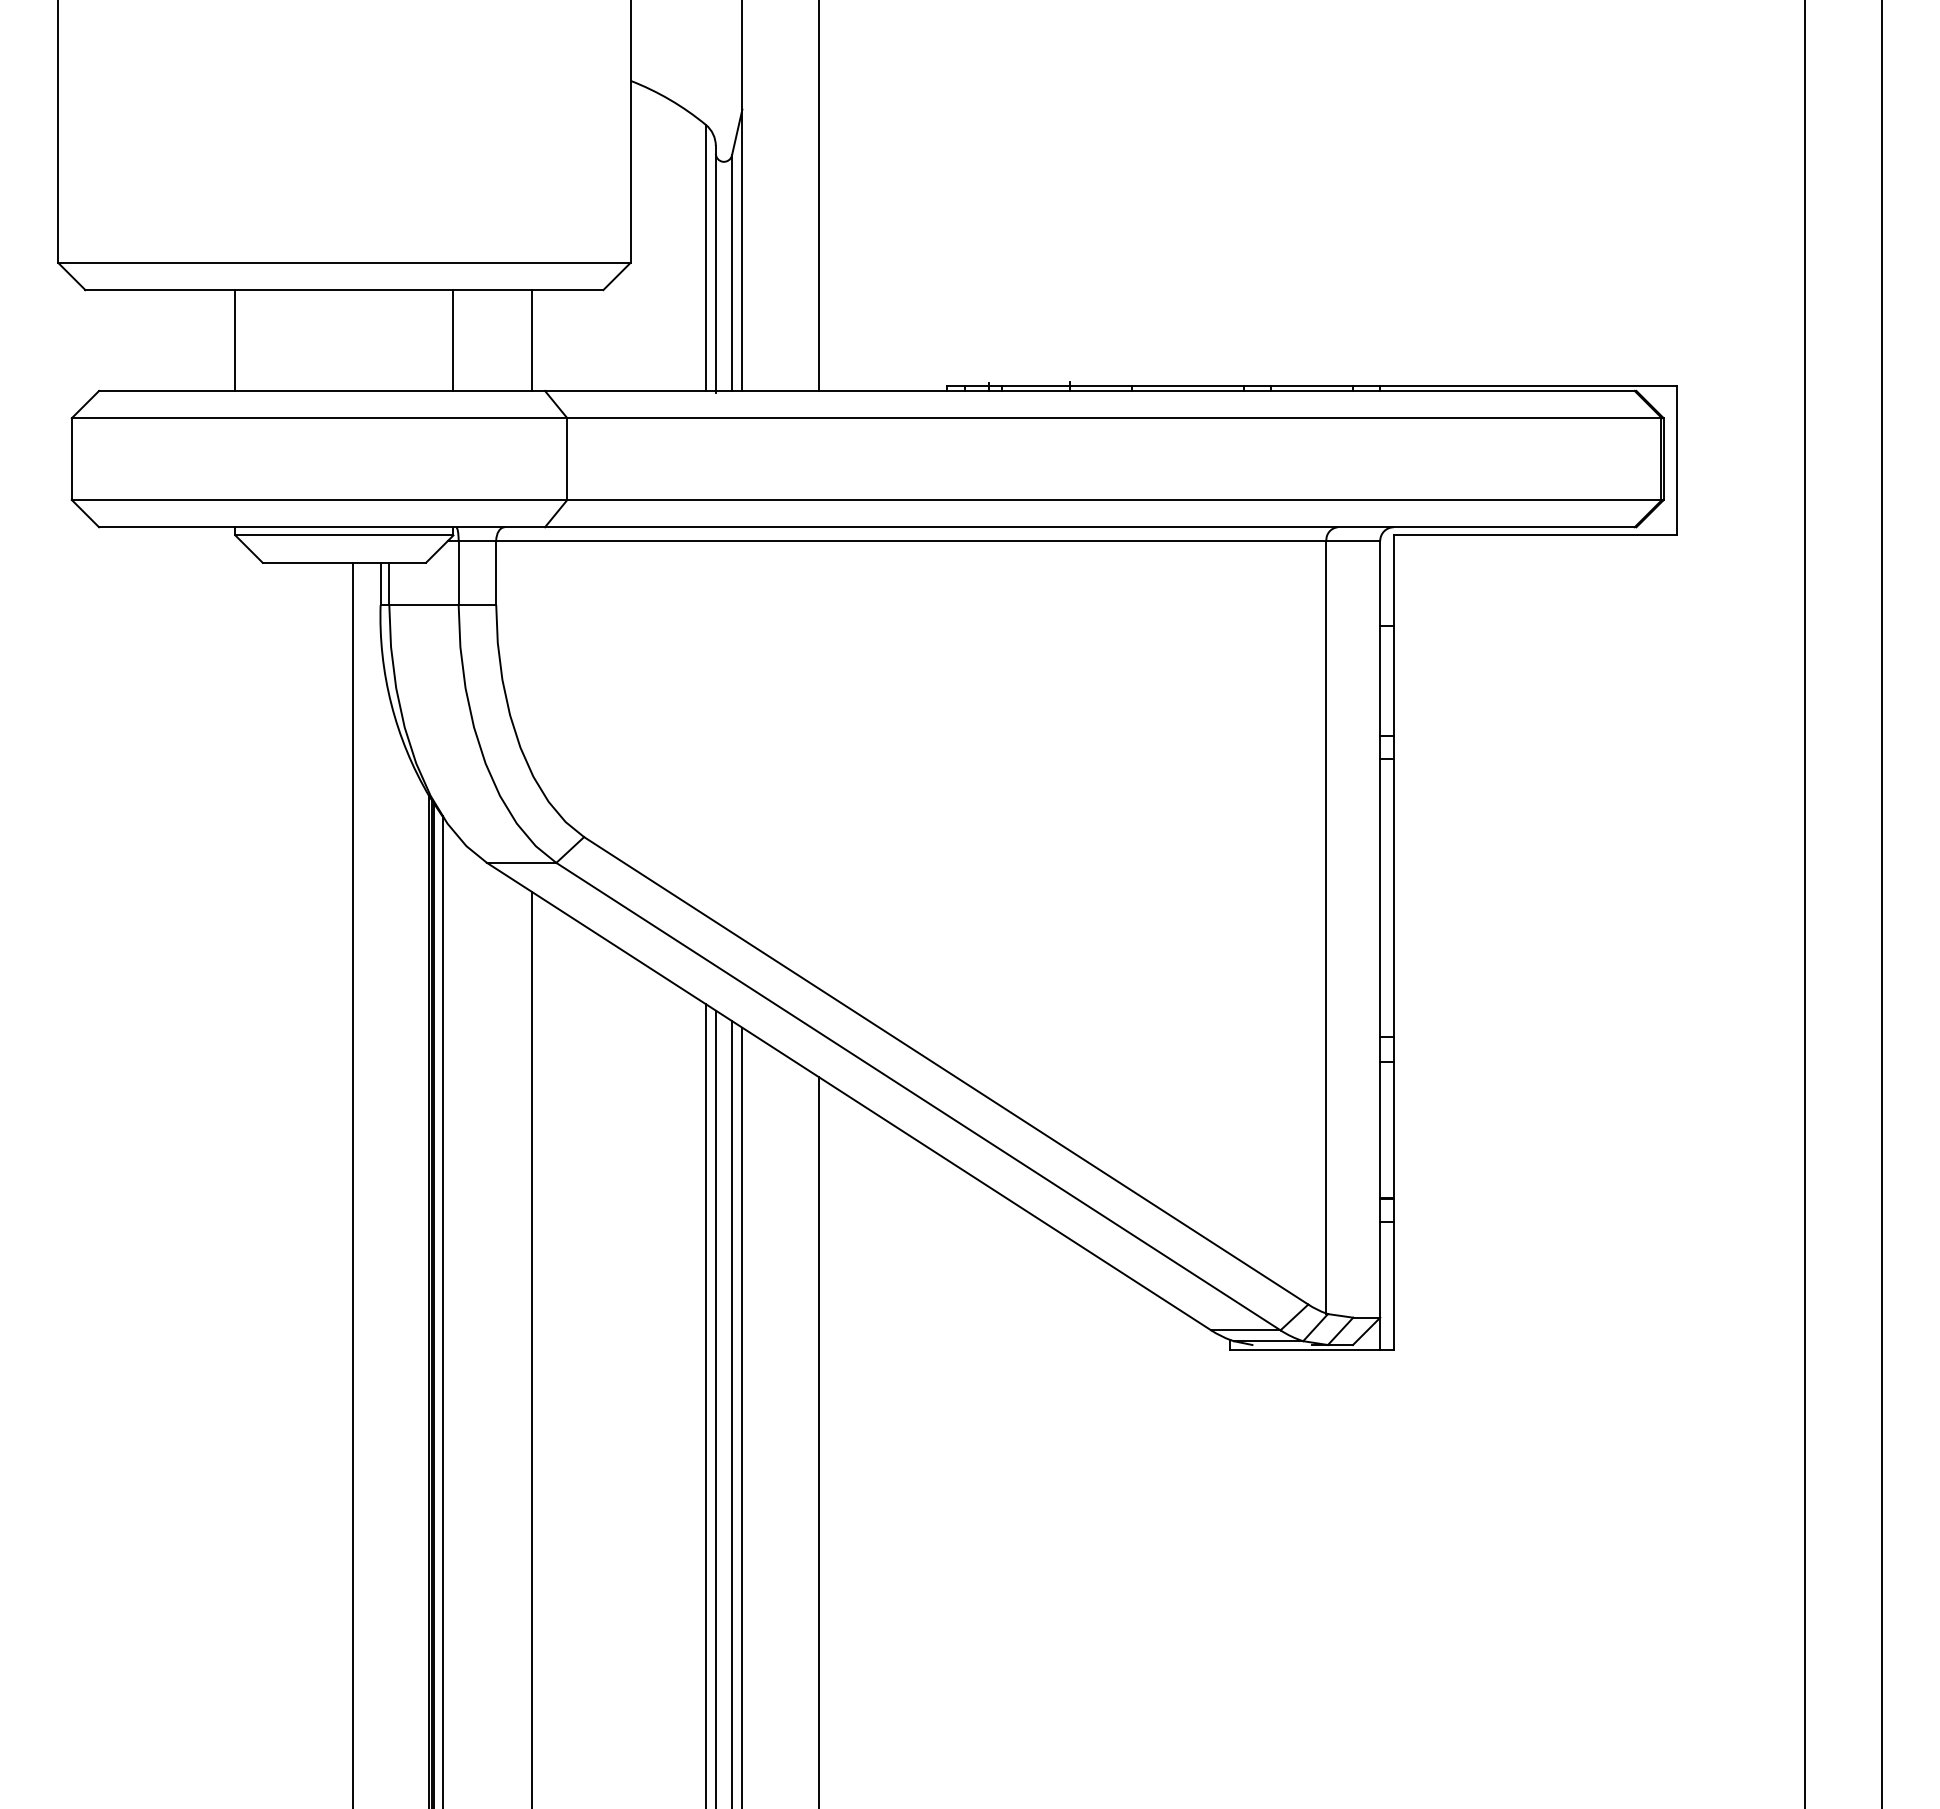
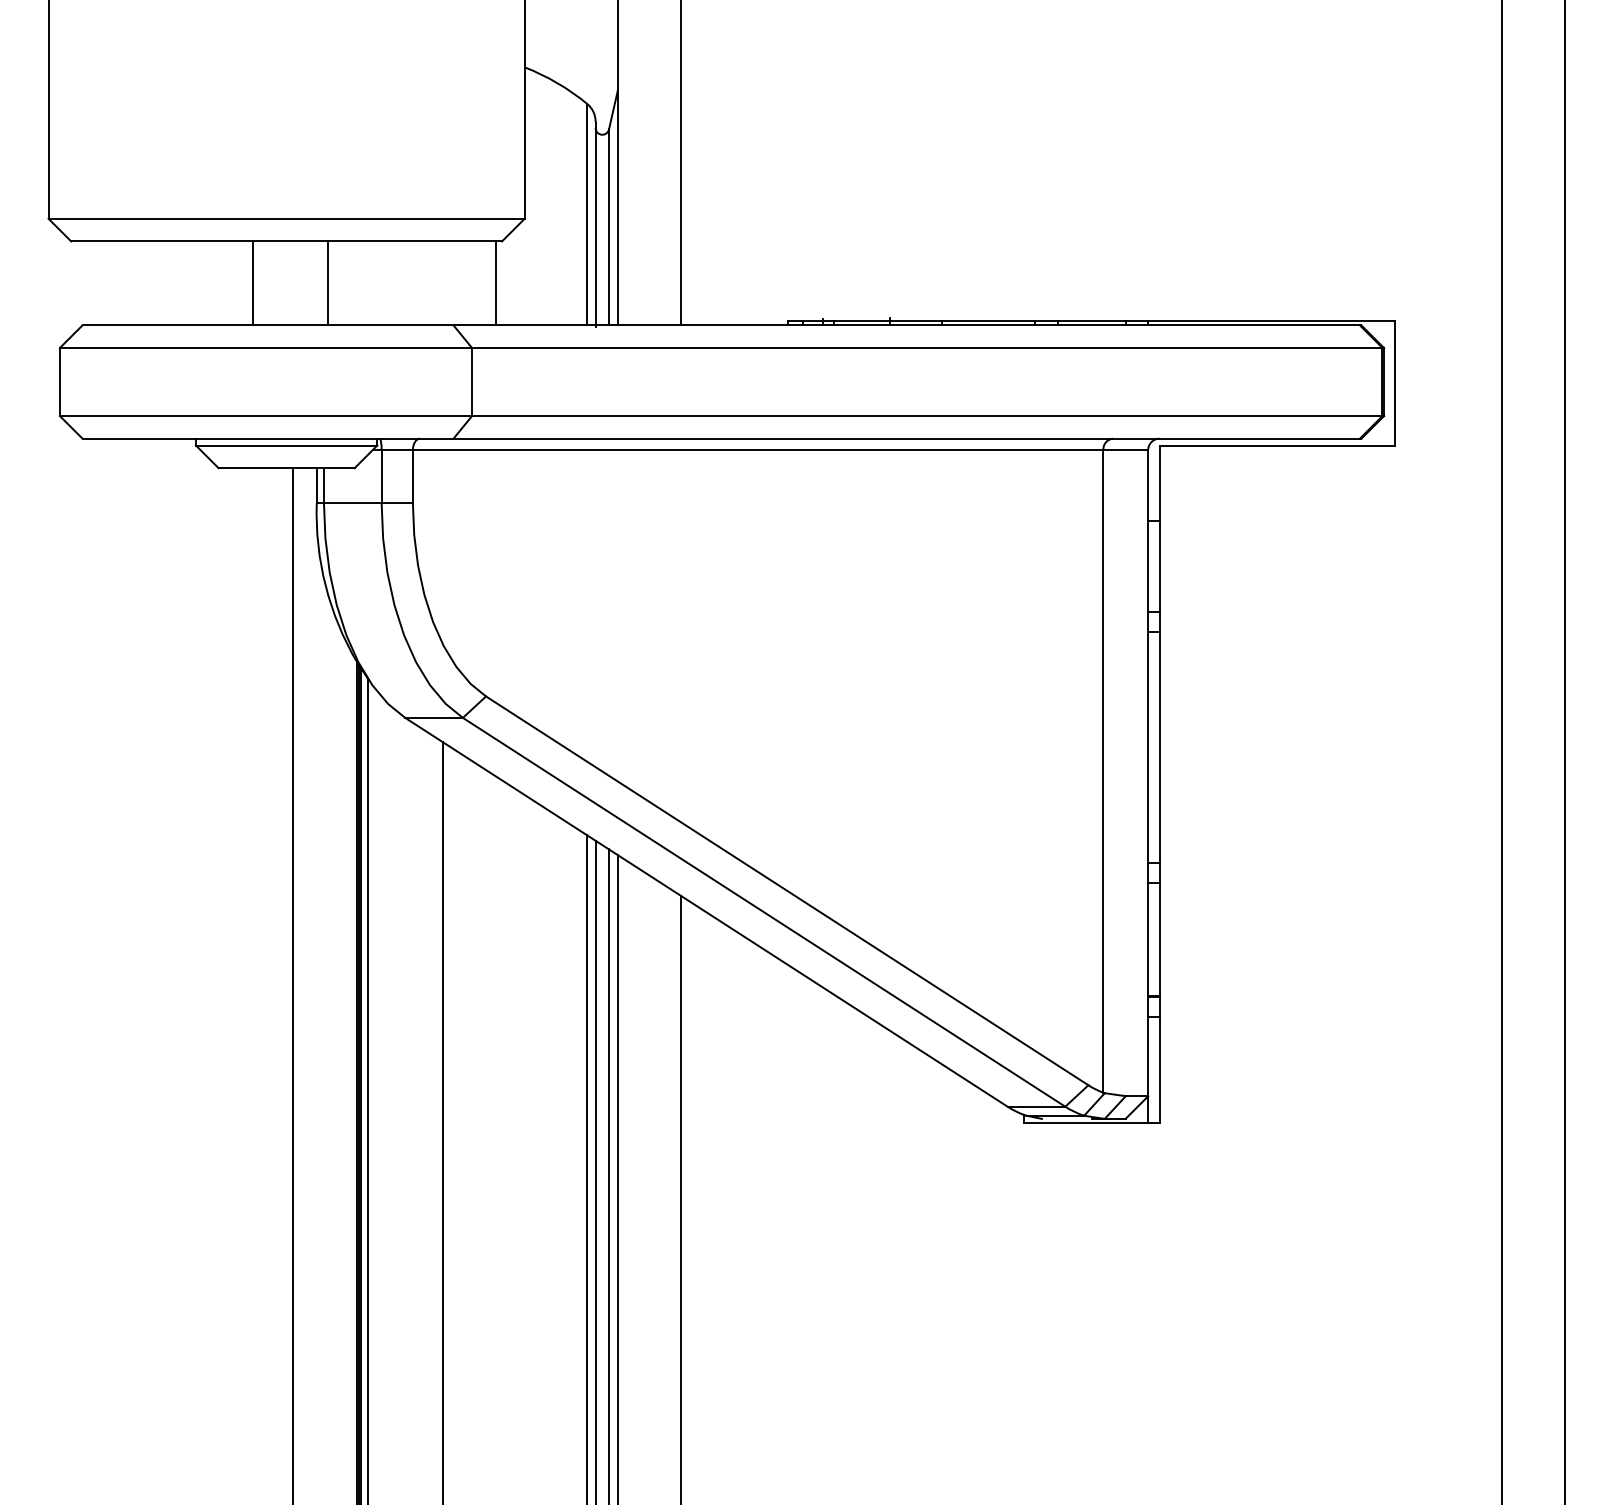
line: (235, 340) -> (252, 283), moved
line: (453, 340) -> (328, 283), moved
line: (532, 340) -> (496, 283), moved

